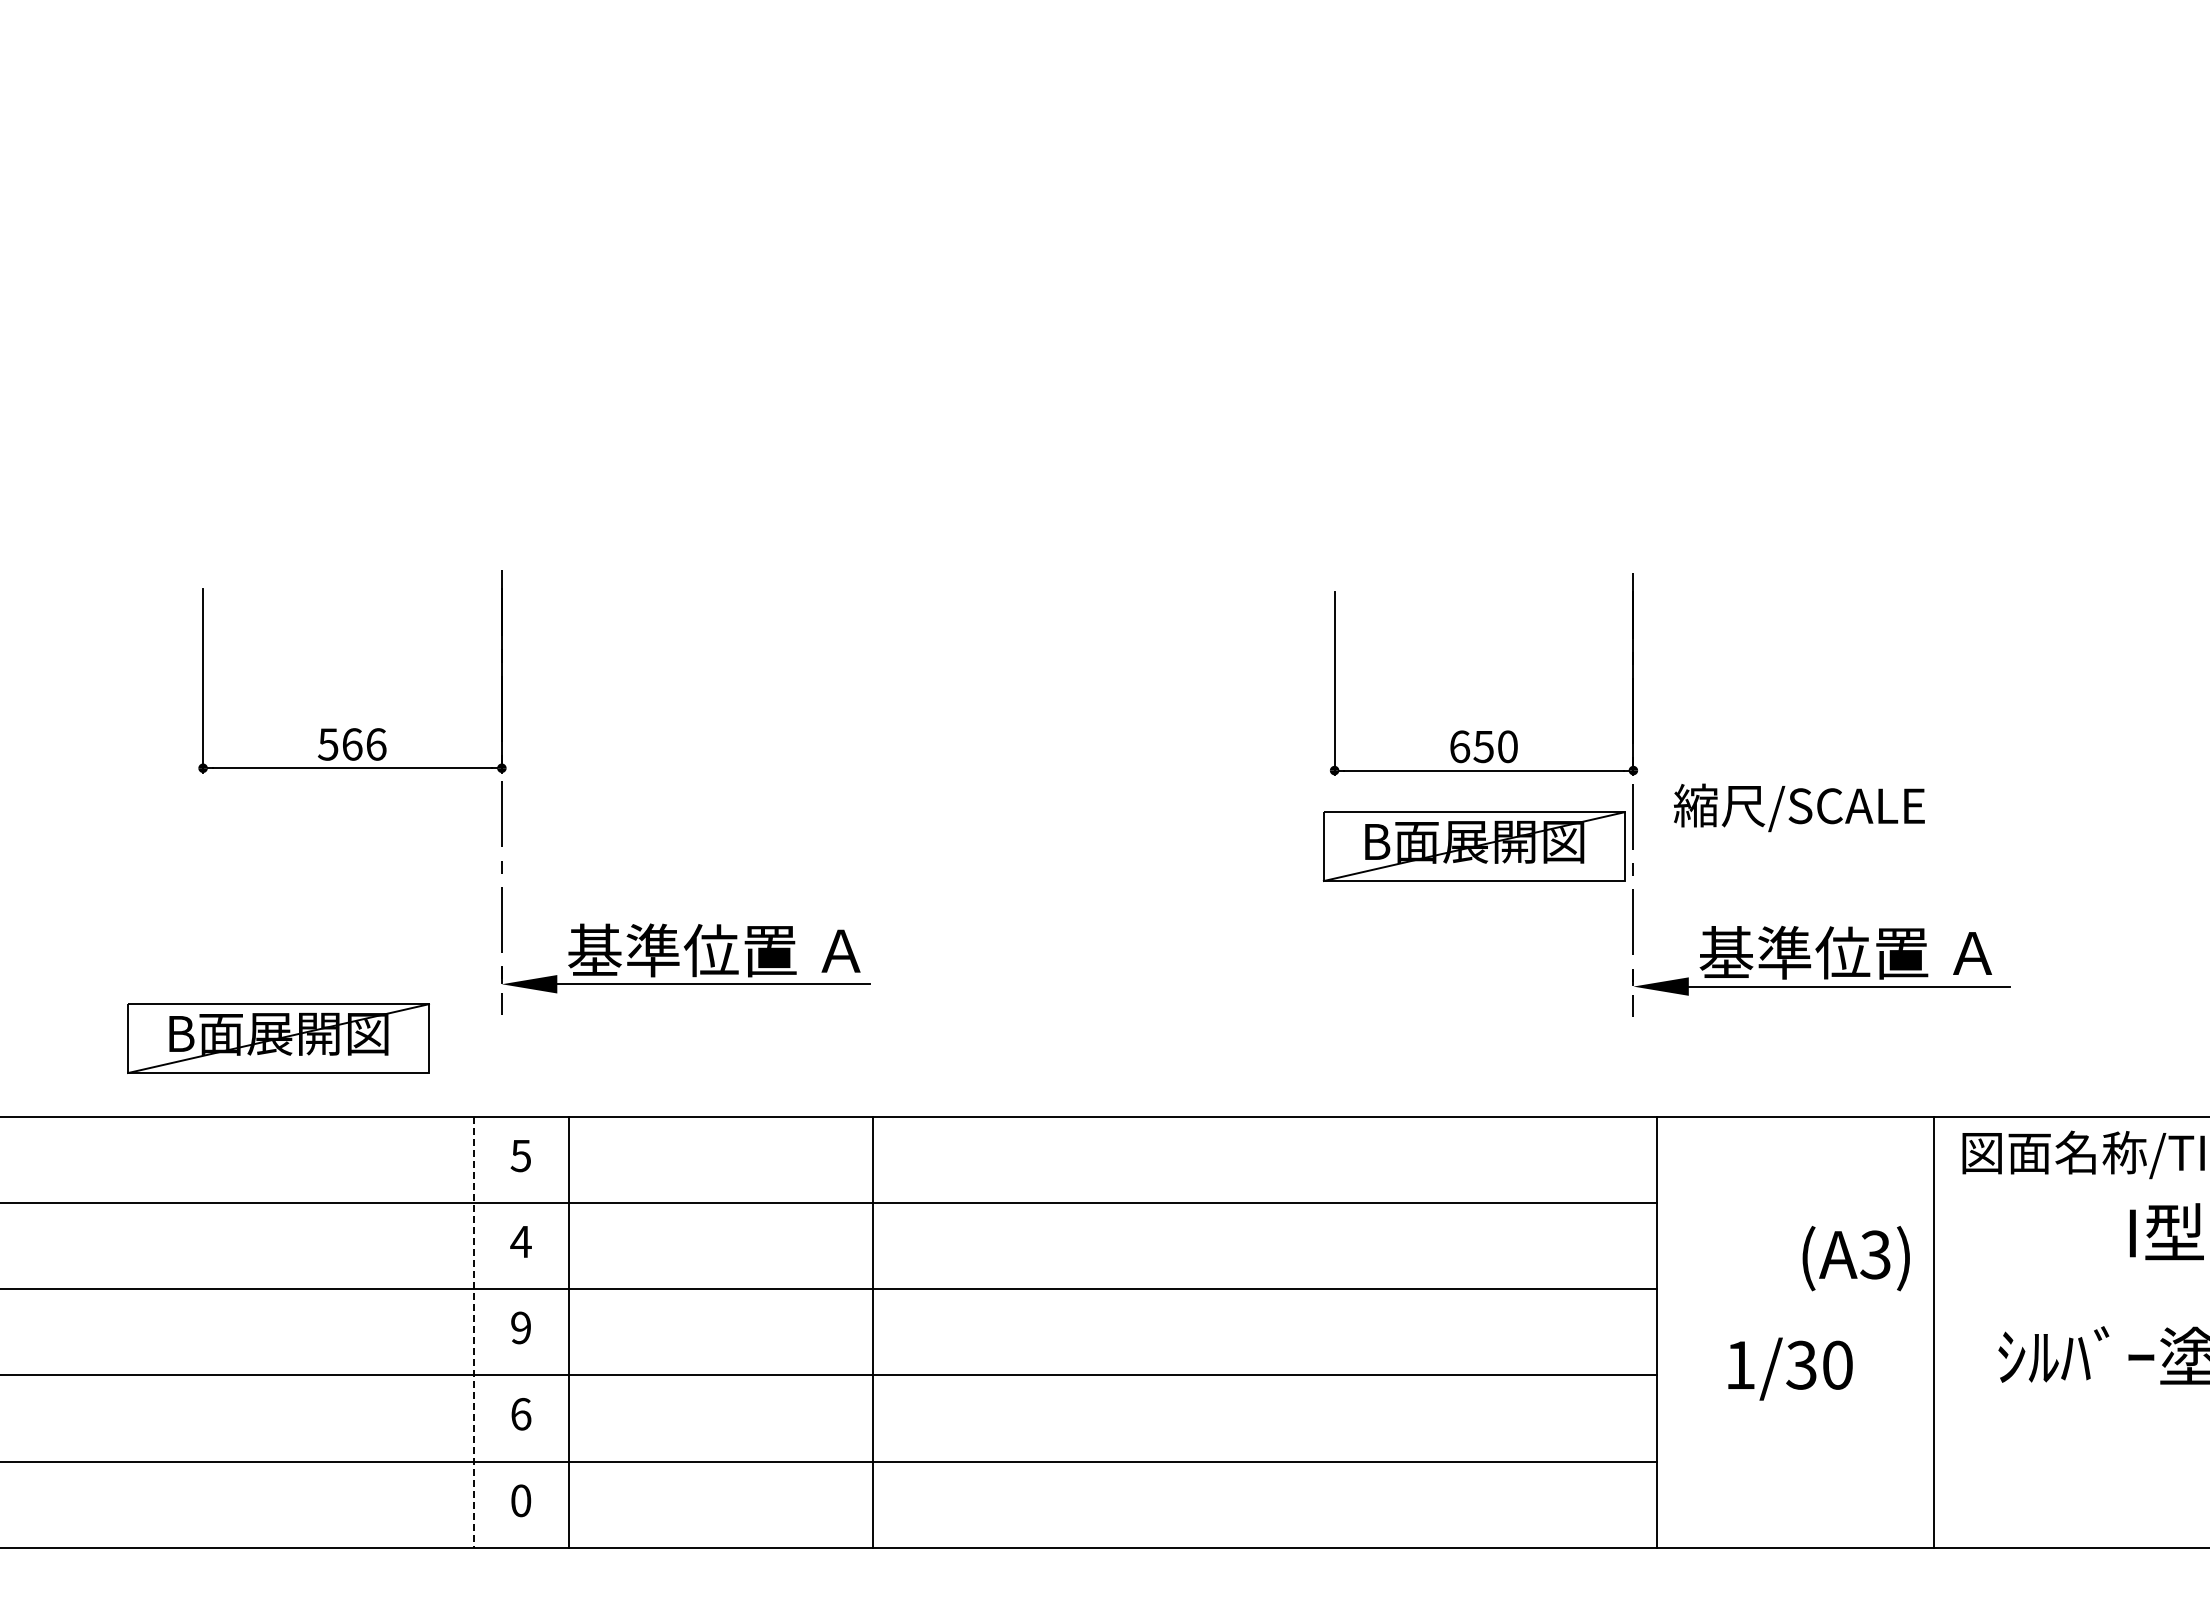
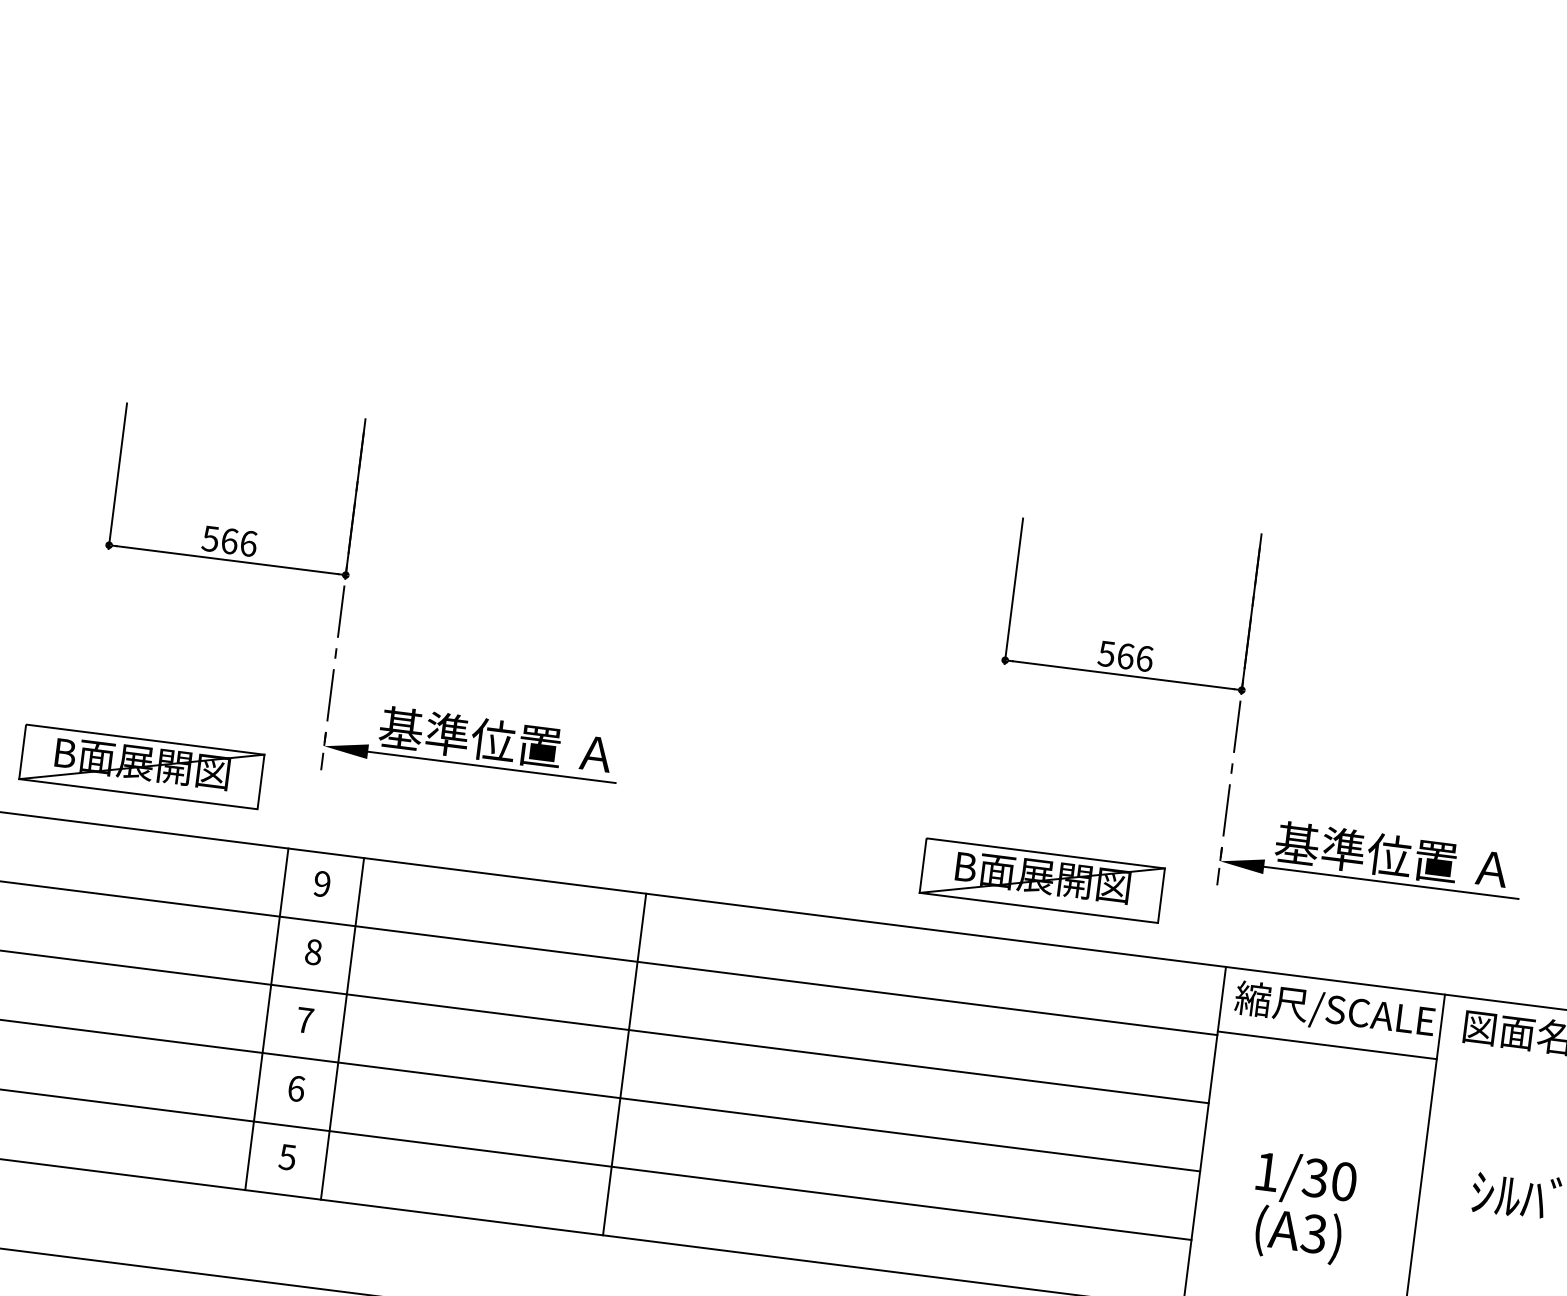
text: (1483, 746) -> (1125, 656), 650 -> 566
text: (1799, 807) -> (1335, 1010), moved
part: (1473, 846) -> (1041, 880), moved
text: (520, 1155) -> (321, 883), 5 -> 9
line: (1795, 1198) -> (1327, 1045), added
text: (520, 1241) -> (313, 951), 4 -> 8
text: (1855, 1258) -> (1297, 1234), moved
text: (521, 1327) -> (305, 1020), 9 -> 7
line: (473, 1332) -> (266, 1019), dashed -> solid
line: (873, 1332) -> (624, 1064), moved
text: (520, 1500) -> (287, 1156), 0 -> 5

